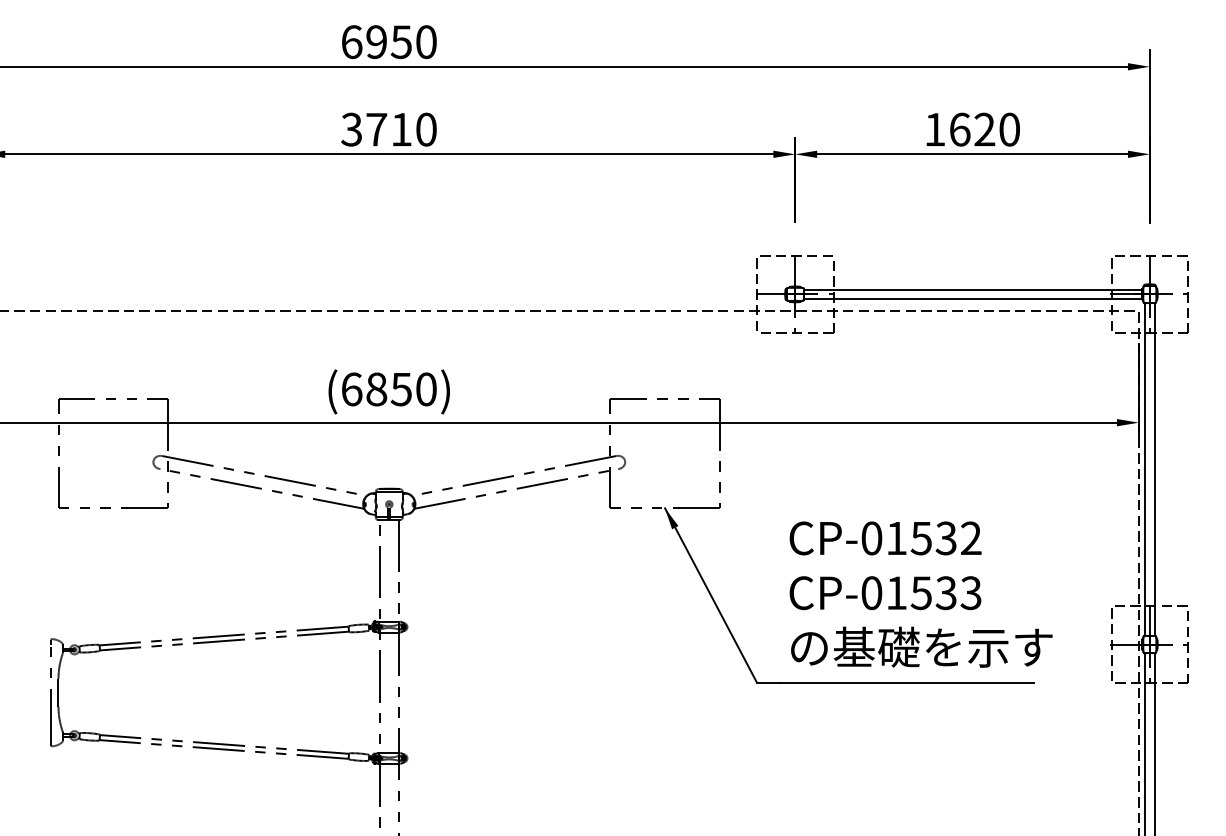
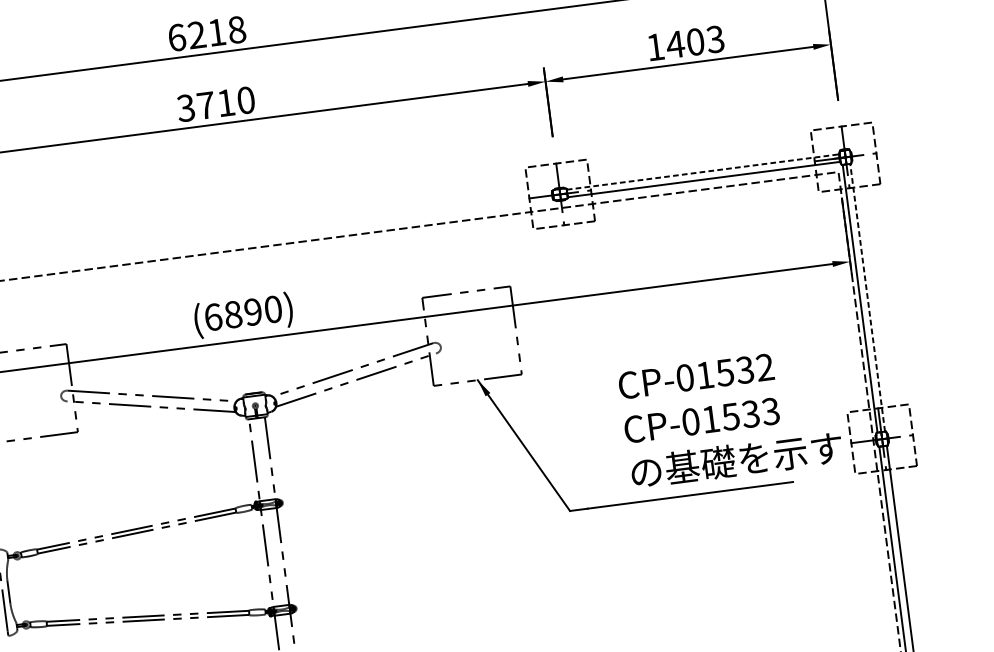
text: (401, 42) -> (216, 32), 6950 -> 6218
text: (983, 129) -> (694, 42), 1620 -> 1403
line: (973, 289) -> (703, 171), solid -> dashed
text: (400, 389) -> (252, 312), (6850) -> (6890)
line: (1154, 468) -> (867, 296), solid -> dashed
text: (920, 594) -> (730, 417), moved

